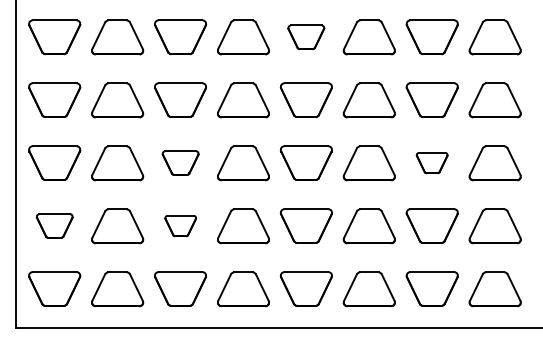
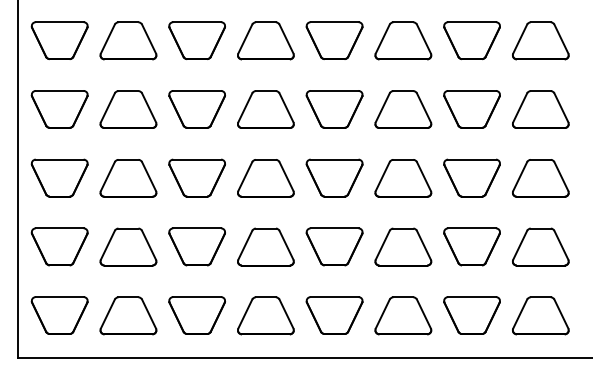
part: (305, 37) -> (333, 40), size x1.43
part: (180, 162) -> (197, 177), size x1.43
part: (431, 162) -> (471, 177), size x1.67
part: (54, 225) -> (59, 246), size x1.43
part: (180, 225) -> (197, 246), size x1.67

